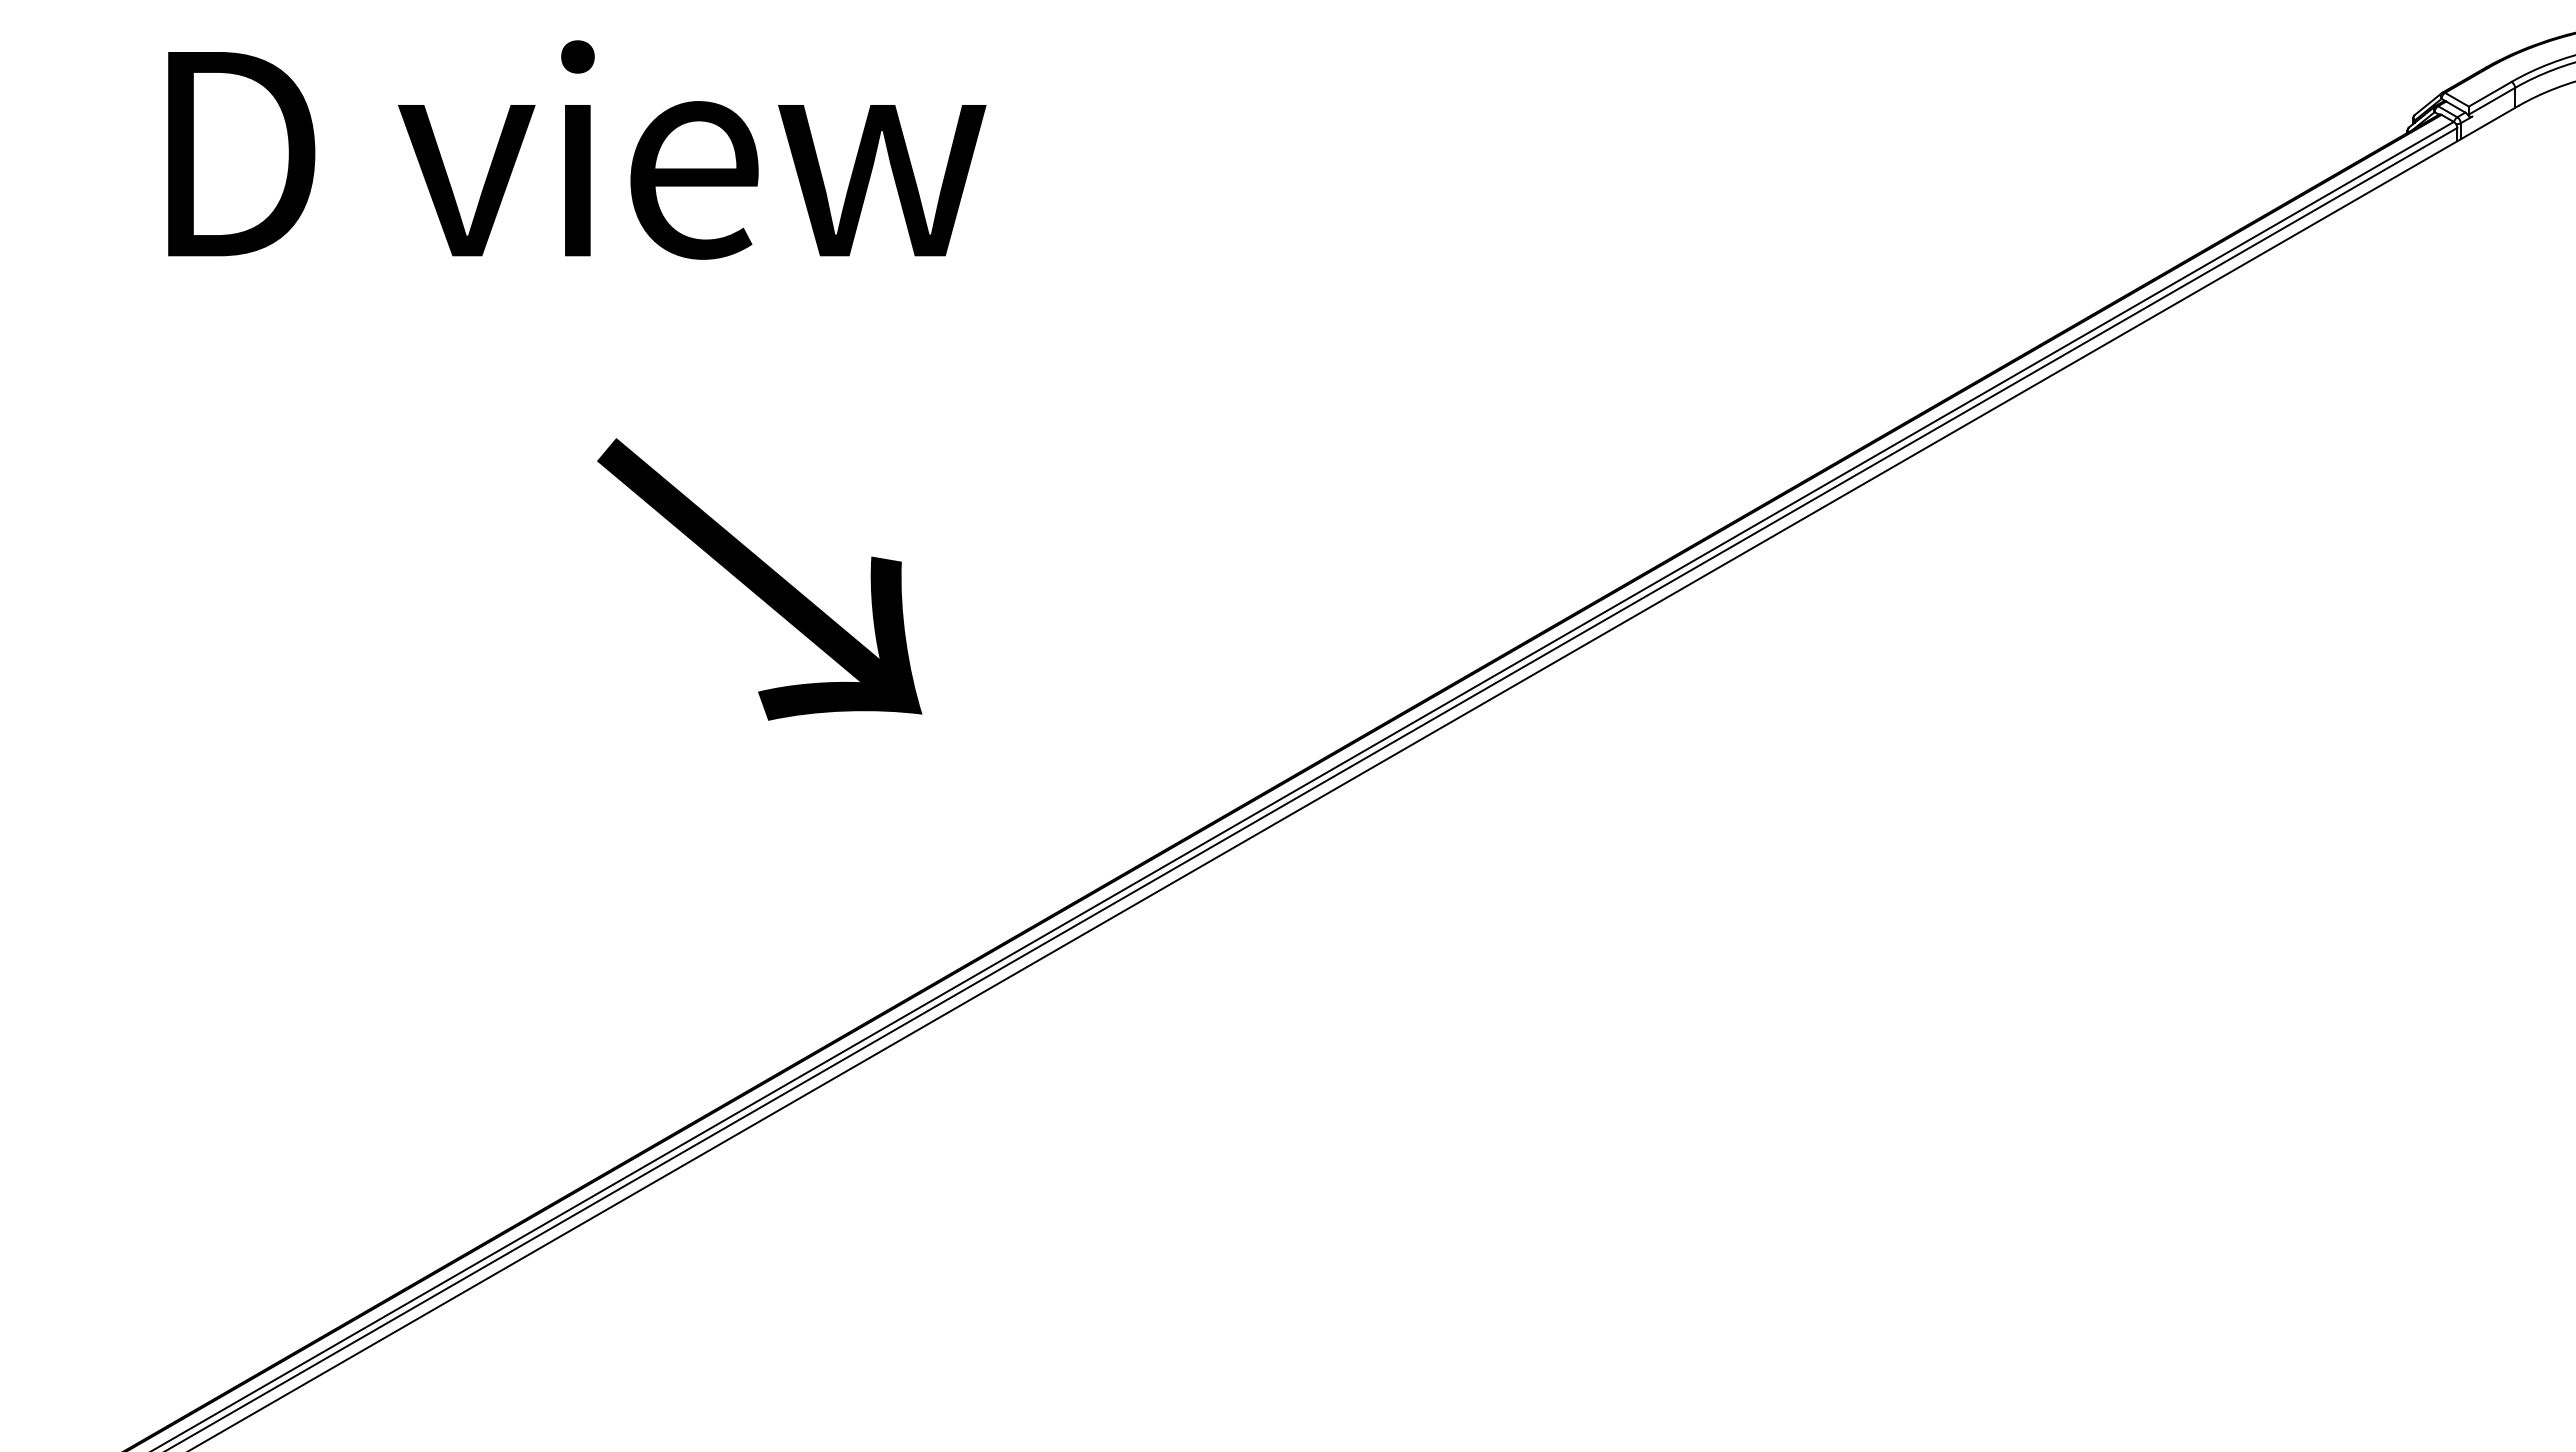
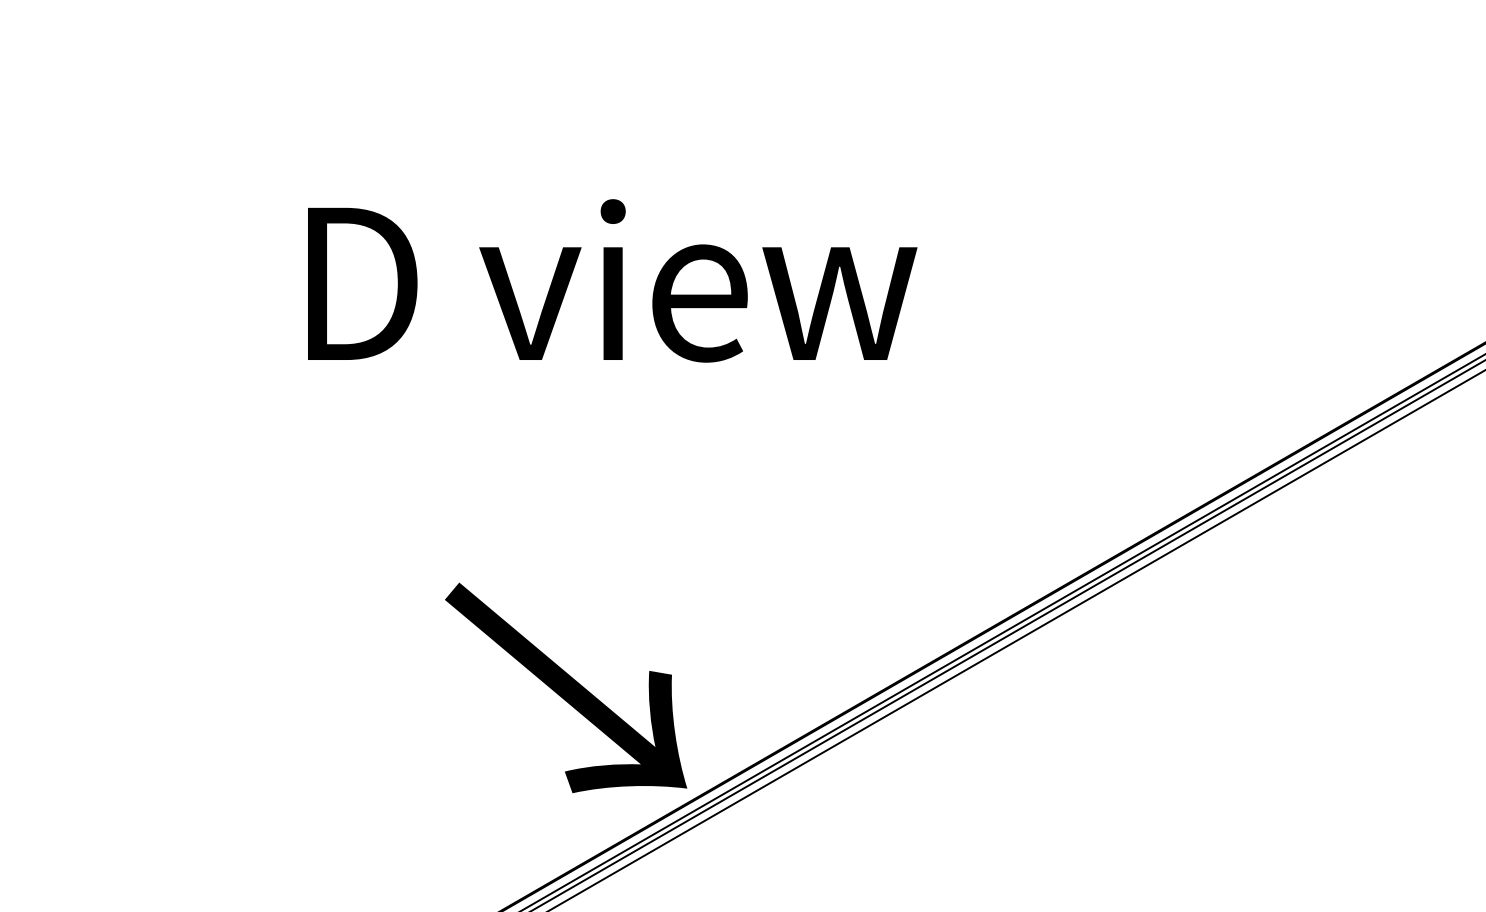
text: (577, 149) -> (612, 280), moved
text: (759, 579) -> (565, 687), moved

